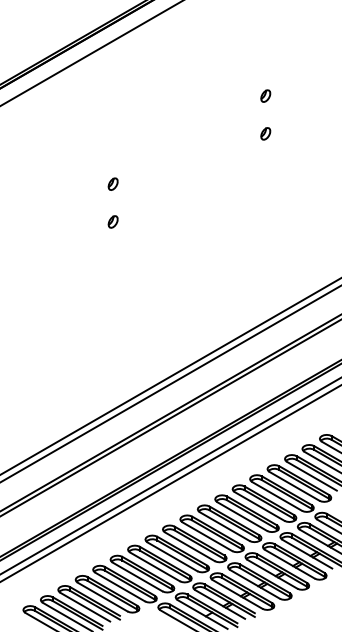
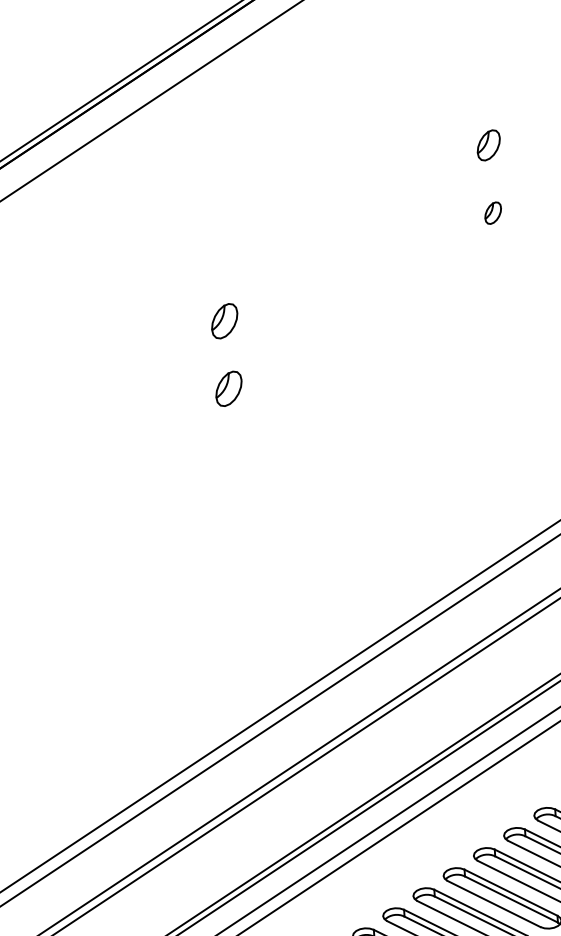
part: (265, 95) -> (488, 144), size x1.4
part: (112, 183) -> (223, 319), size x1.6
part: (112, 221) -> (227, 388), size x1.6

